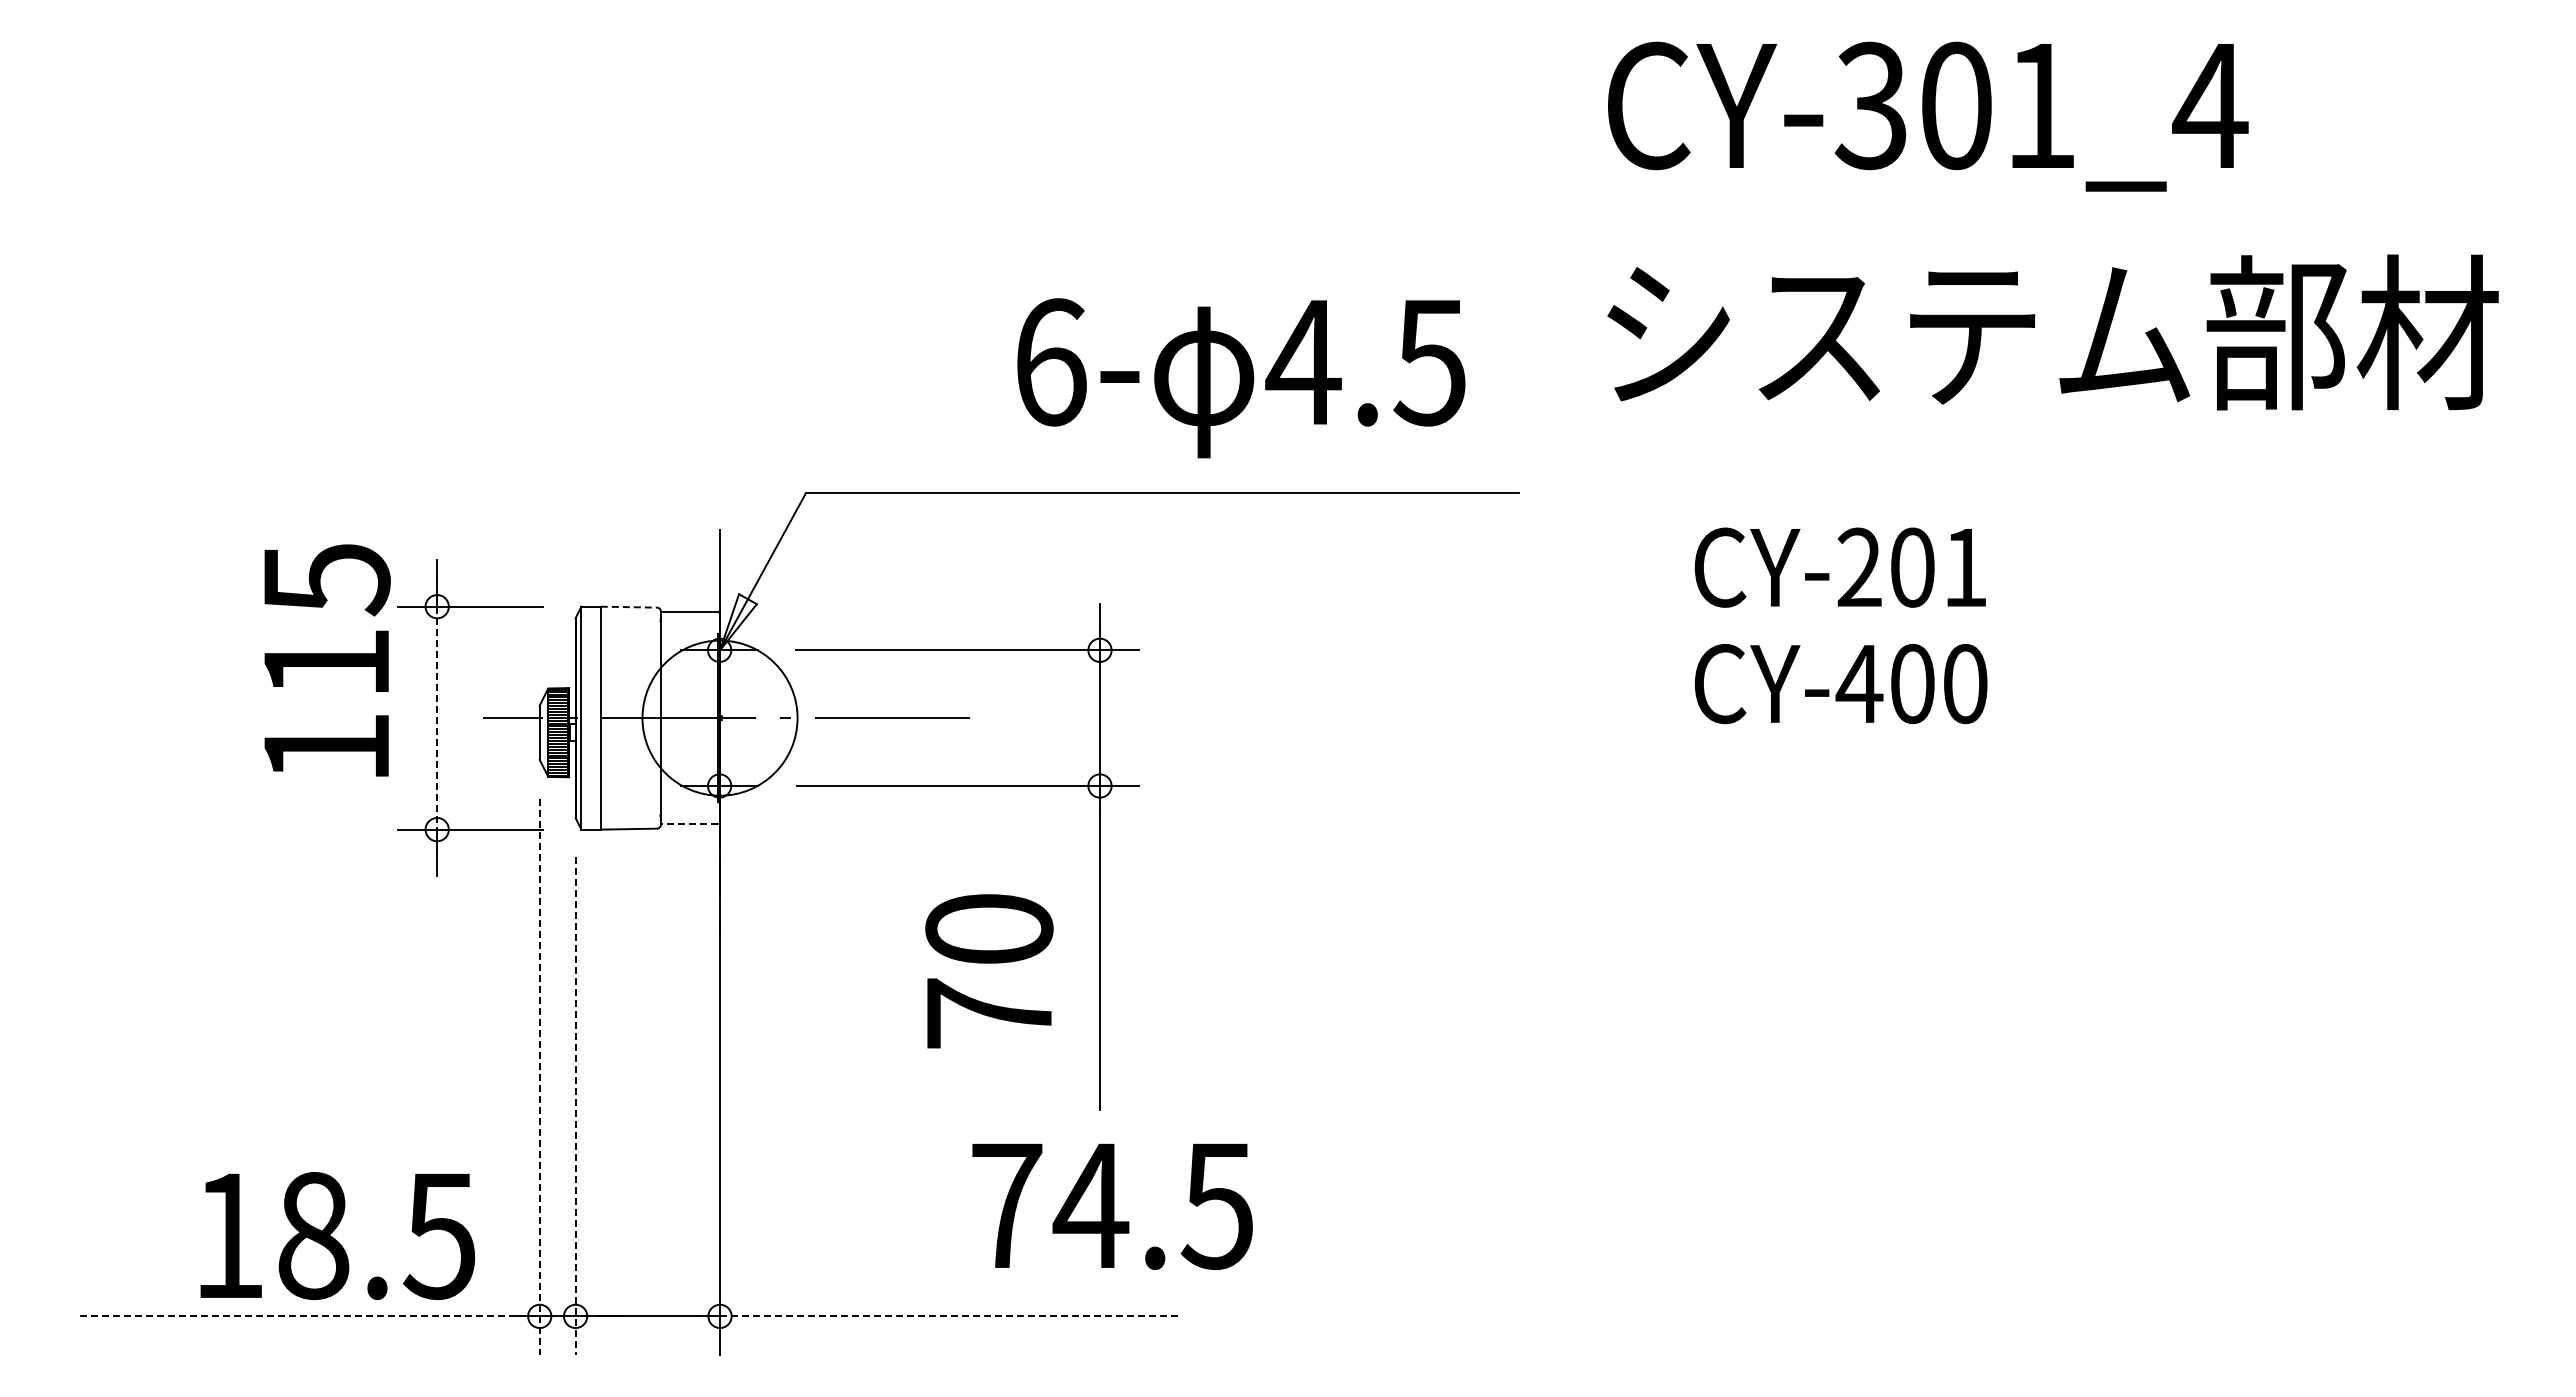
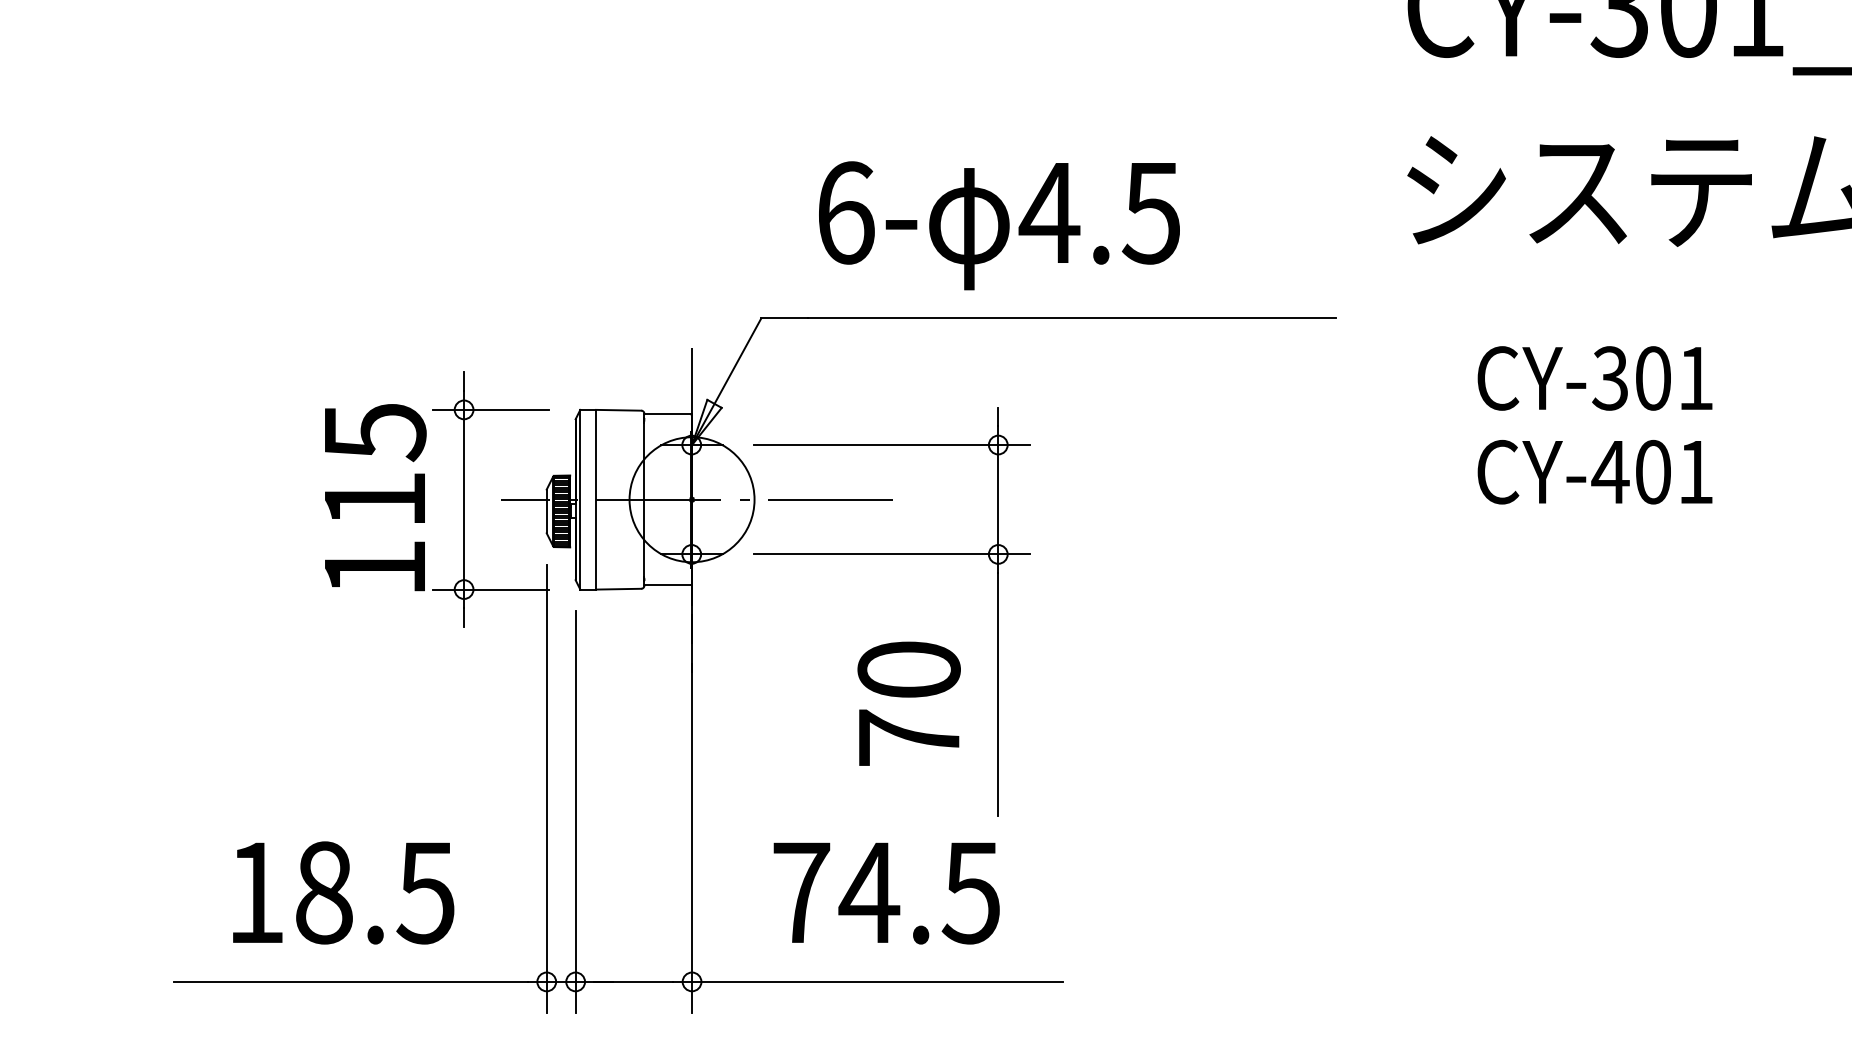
text: (1241, 378) -> (999, 225), moved
text: (1858, 567) -> (1609, 378), CY-201 -> CY-301
line: (629, 607) -> (619, 410), dashed -> solid
text: (327, 660) -> (375, 497), moved
text: (1965, 684) -> (1695, 472), CY-400 -> CY-401
line: (437, 718) -> (464, 500), dashed -> solid
line: (689, 824) -> (667, 585), dashed -> solid
line: (539, 1077) -> (546, 789), dashed -> solid
line: (575, 1106) -> (575, 812), dashed -> solid
text: (1112, 1206) -> (886, 893), moved
text: (337, 1236) -> (343, 893), moved
line: (296, 1316) -> (350, 982), dashed -> solid
line: (950, 1316) -> (877, 982), dashed -> solid

